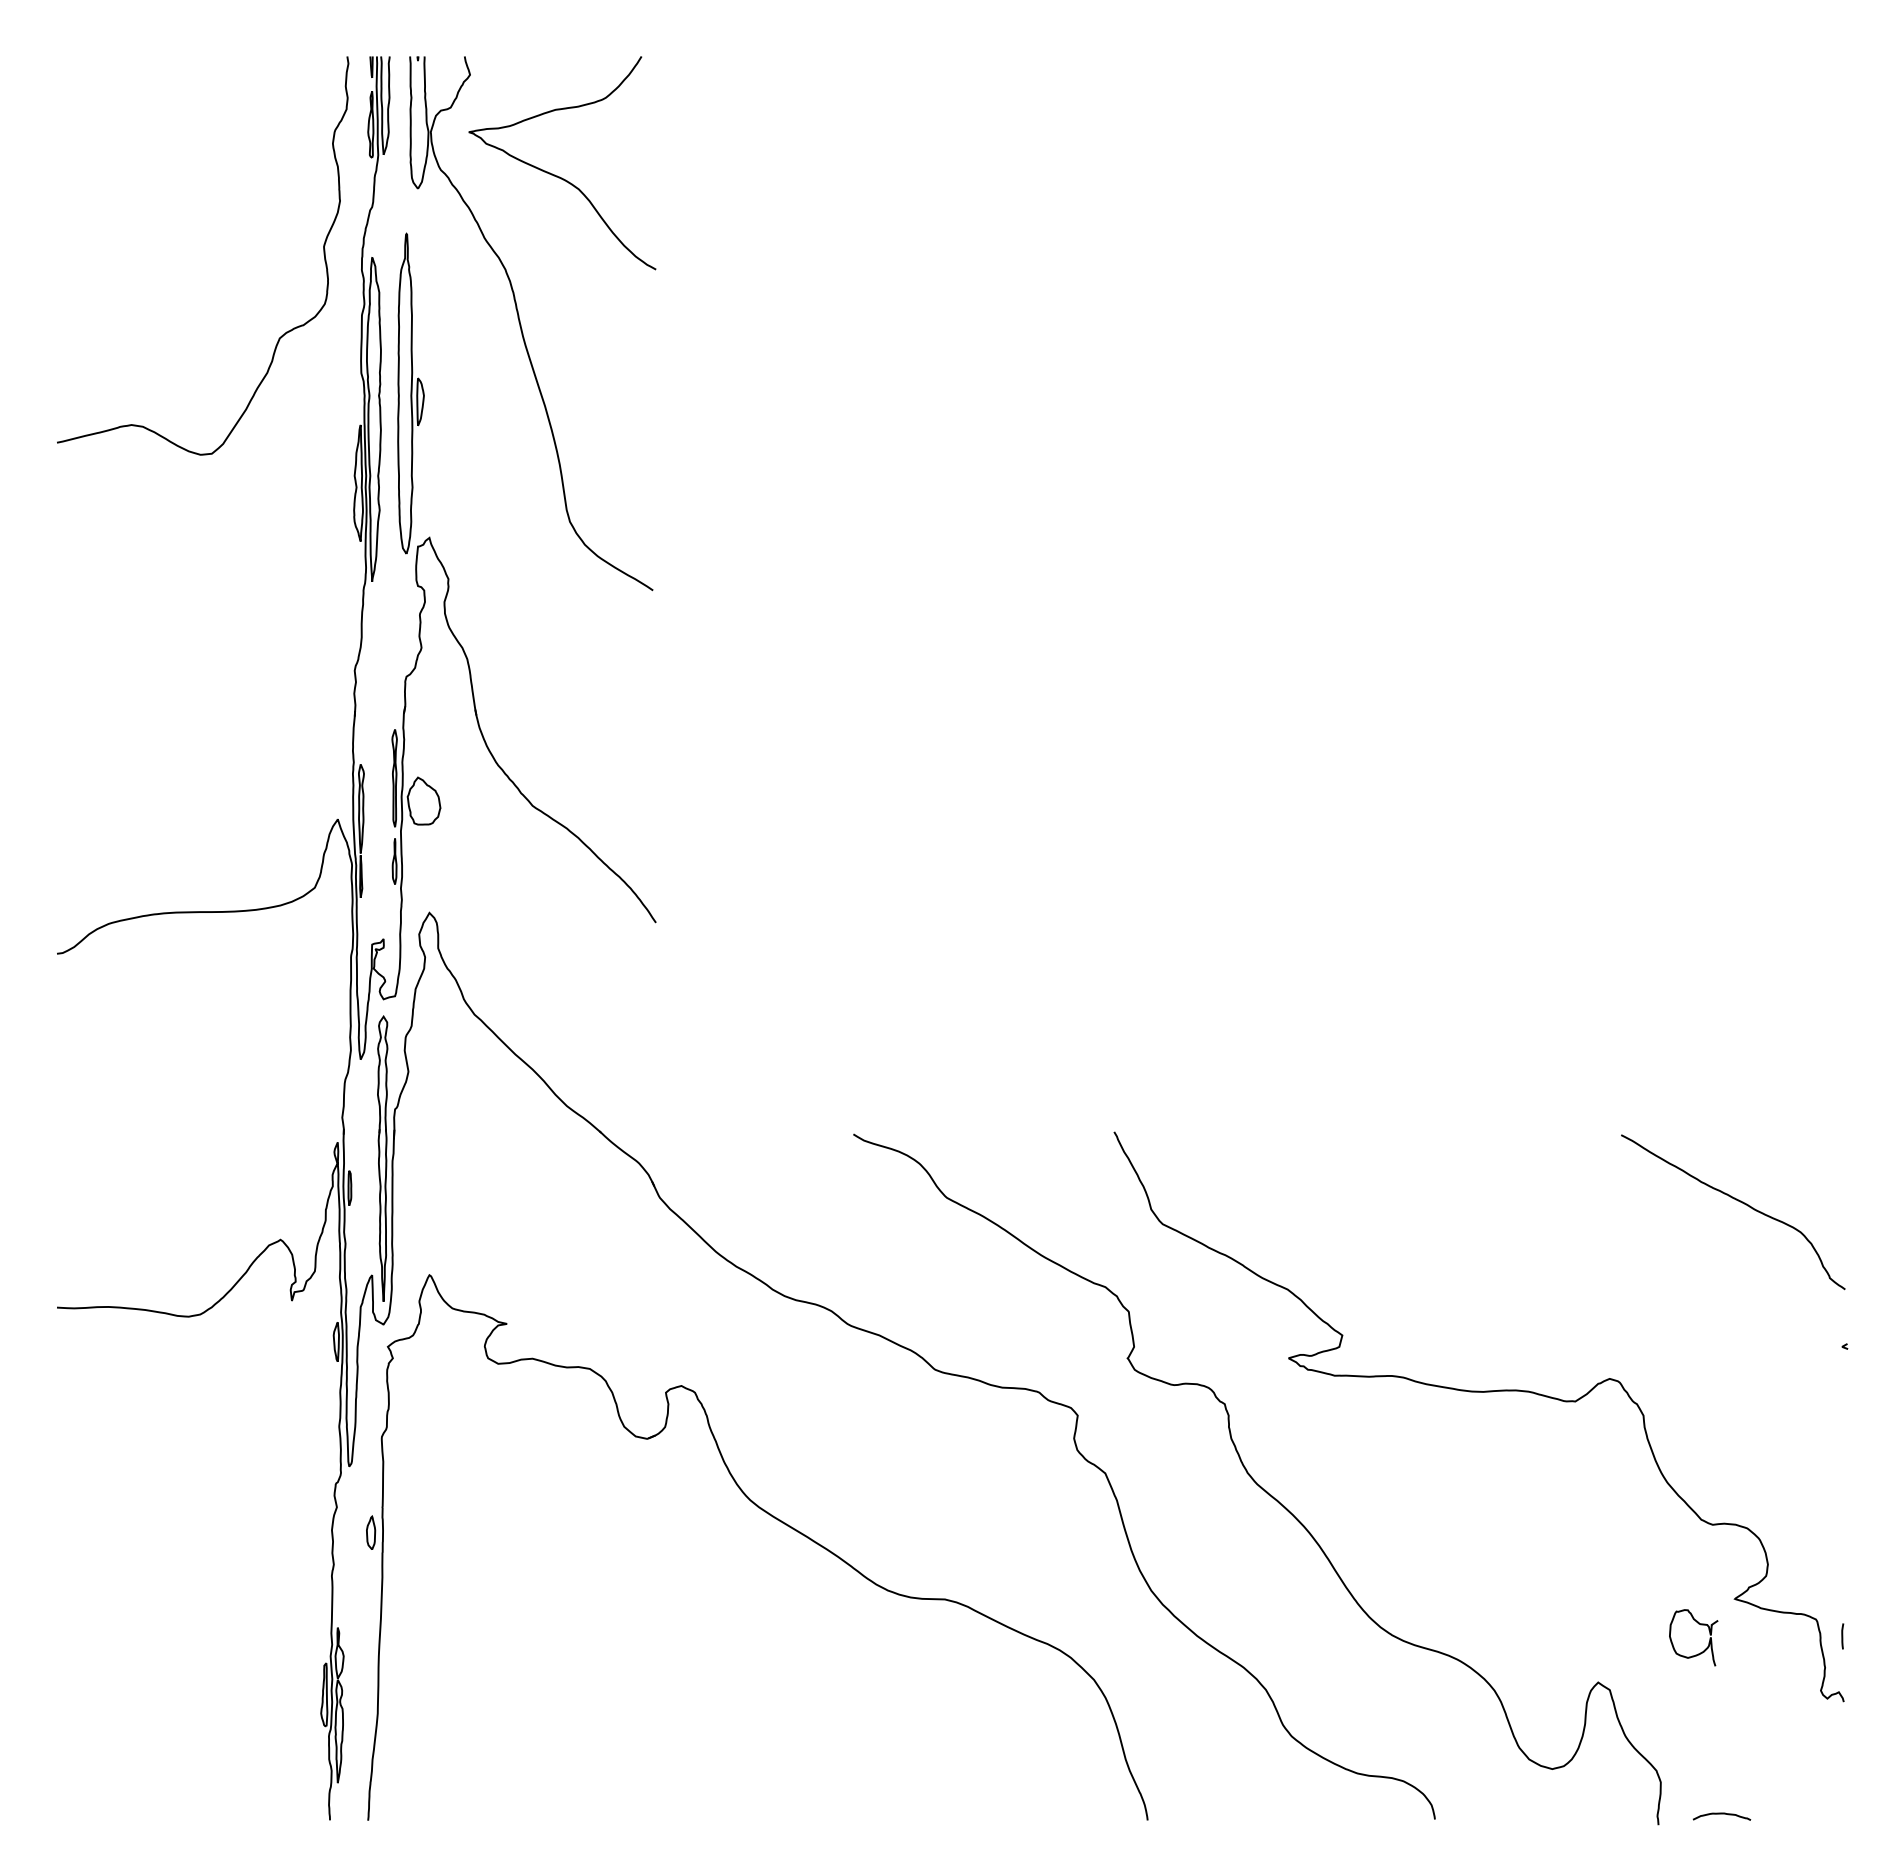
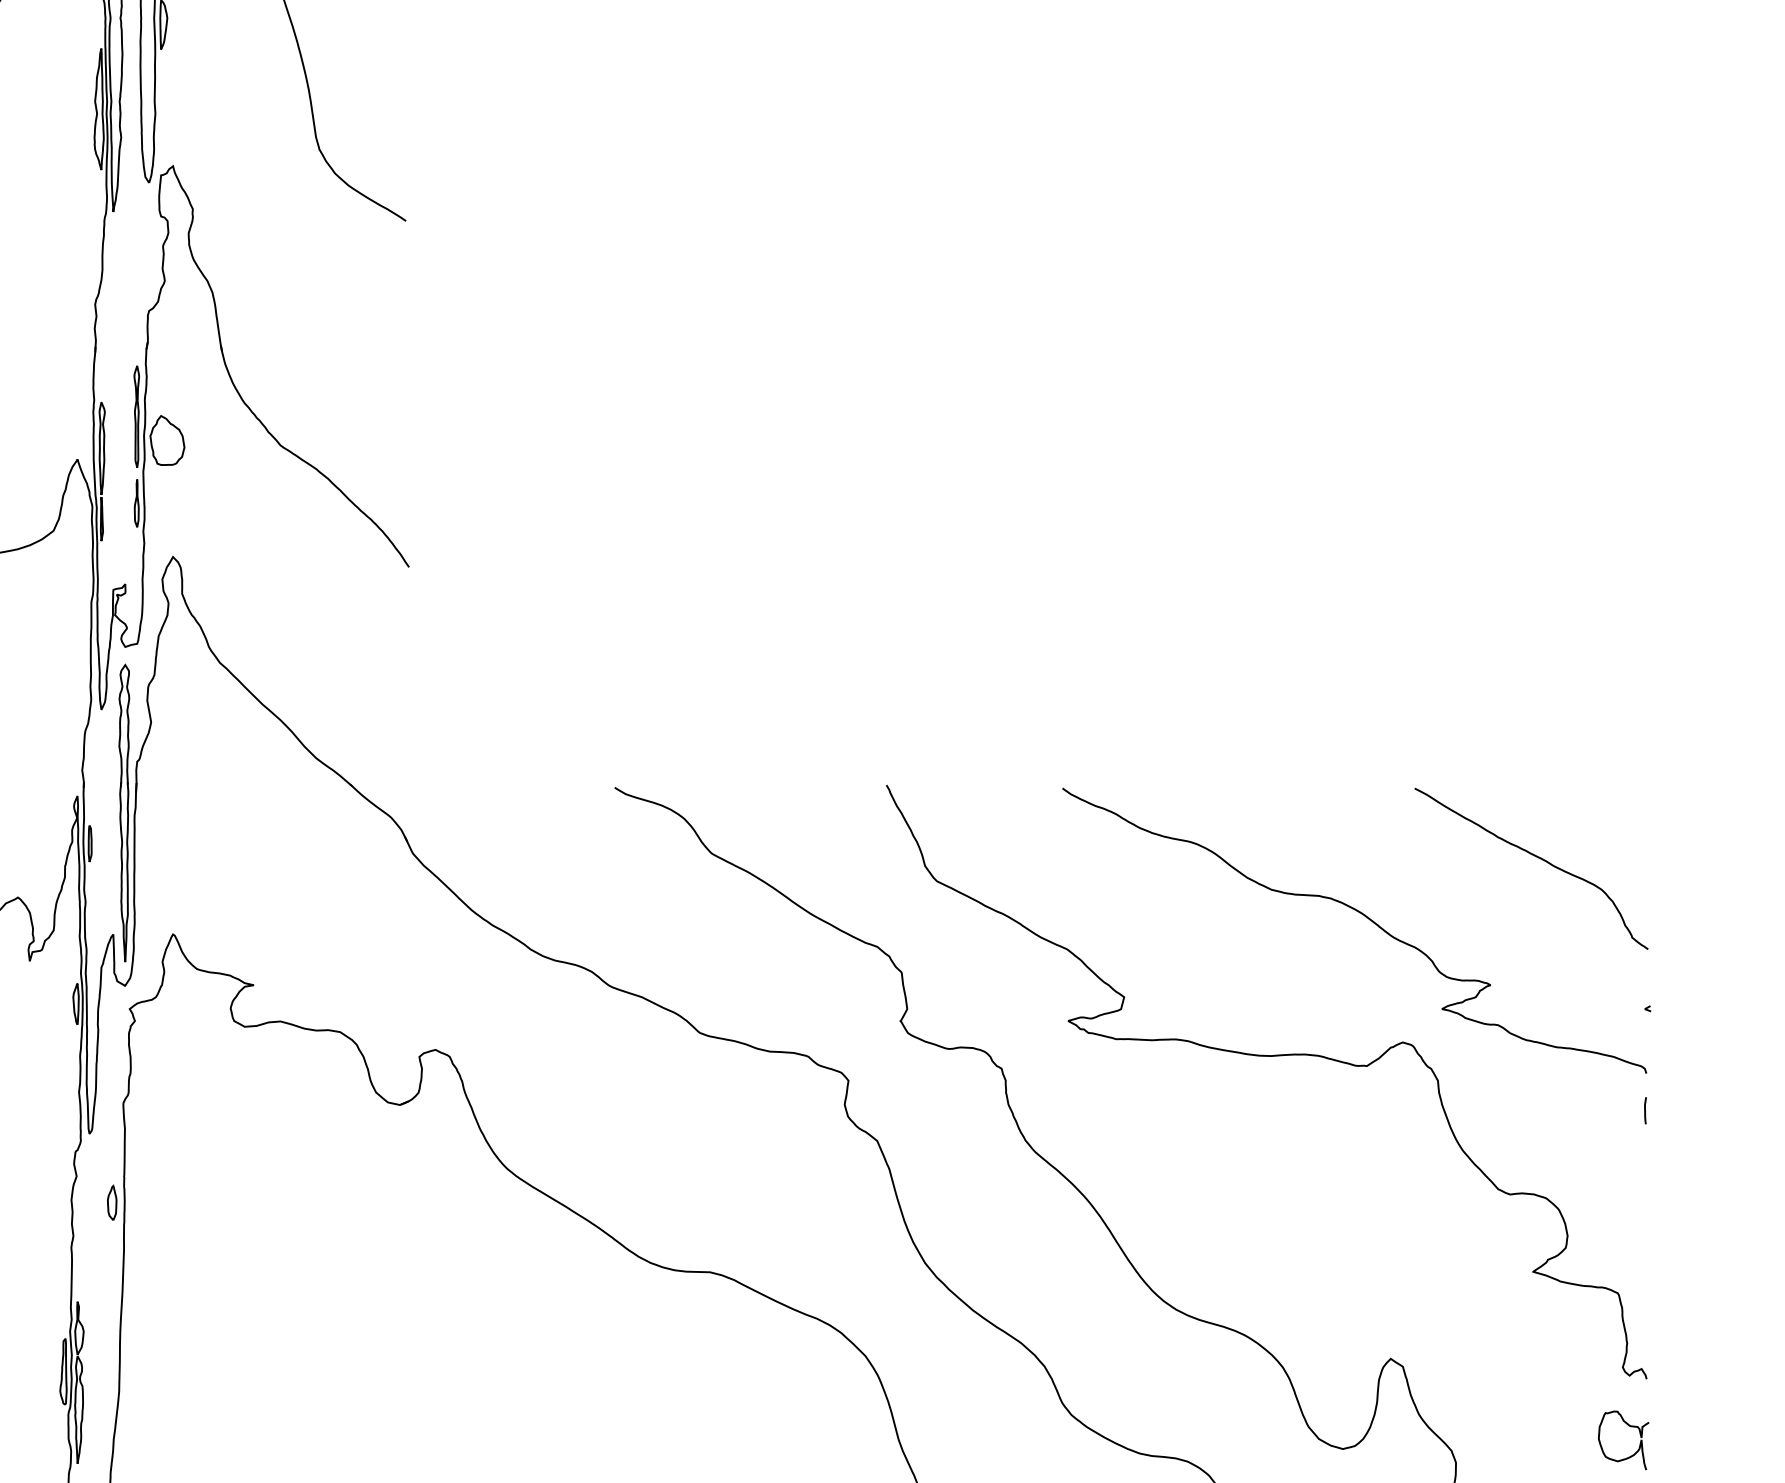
curve: (1574, 1259) -> (1366, 918), added
curve: (1700, 1625) -> (1630, 1427), moved
line: (1842, 1636) -> (1645, 1110), moved

